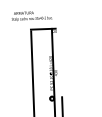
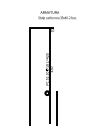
text: (31, 16) -> (56, 15), moved

